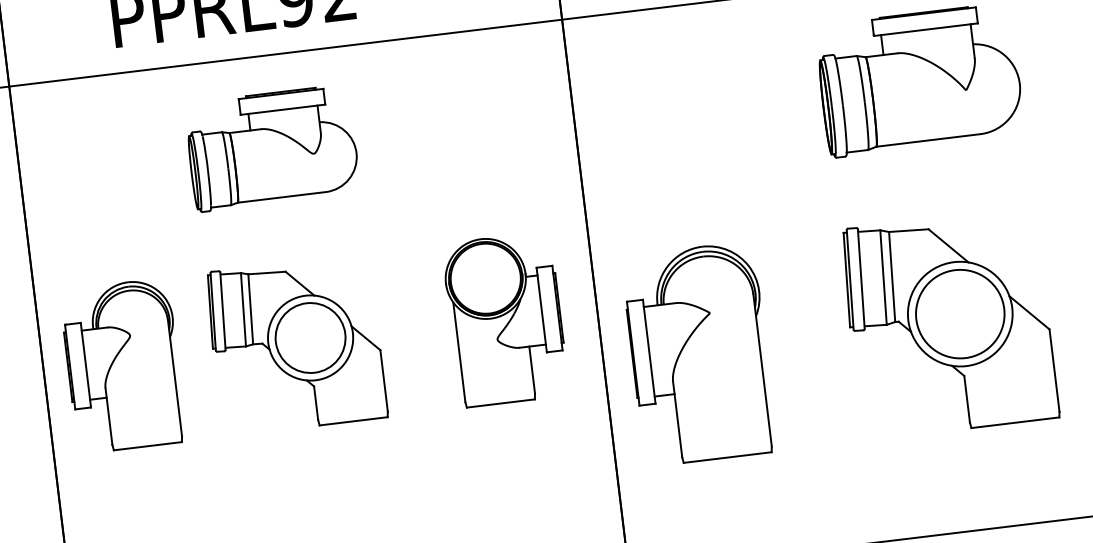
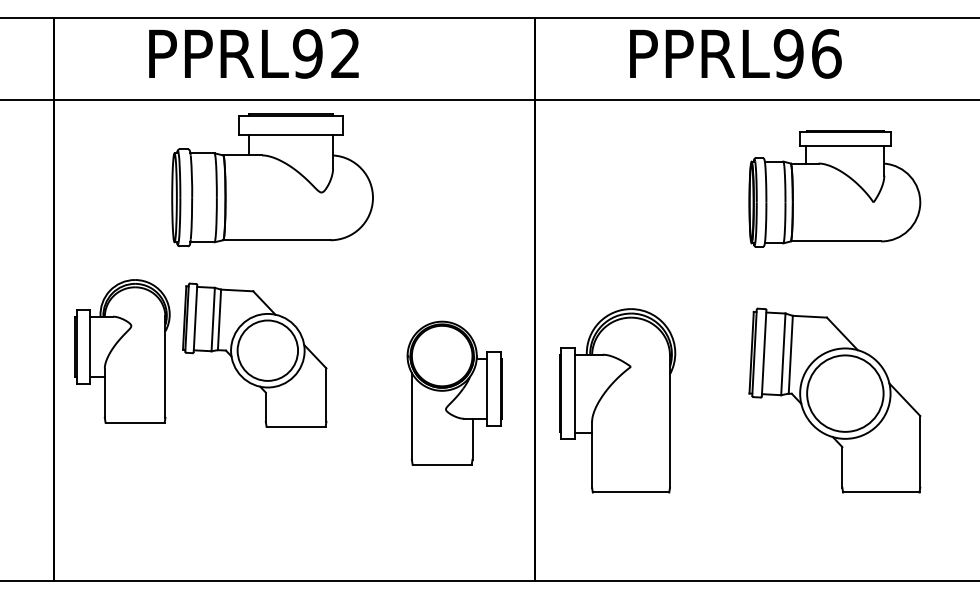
part: (272, 148) -> (272, 180), size x1.4
part: (504, 318) -> (454, 392), moved
part: (295, 344) -> (254, 354), moved

